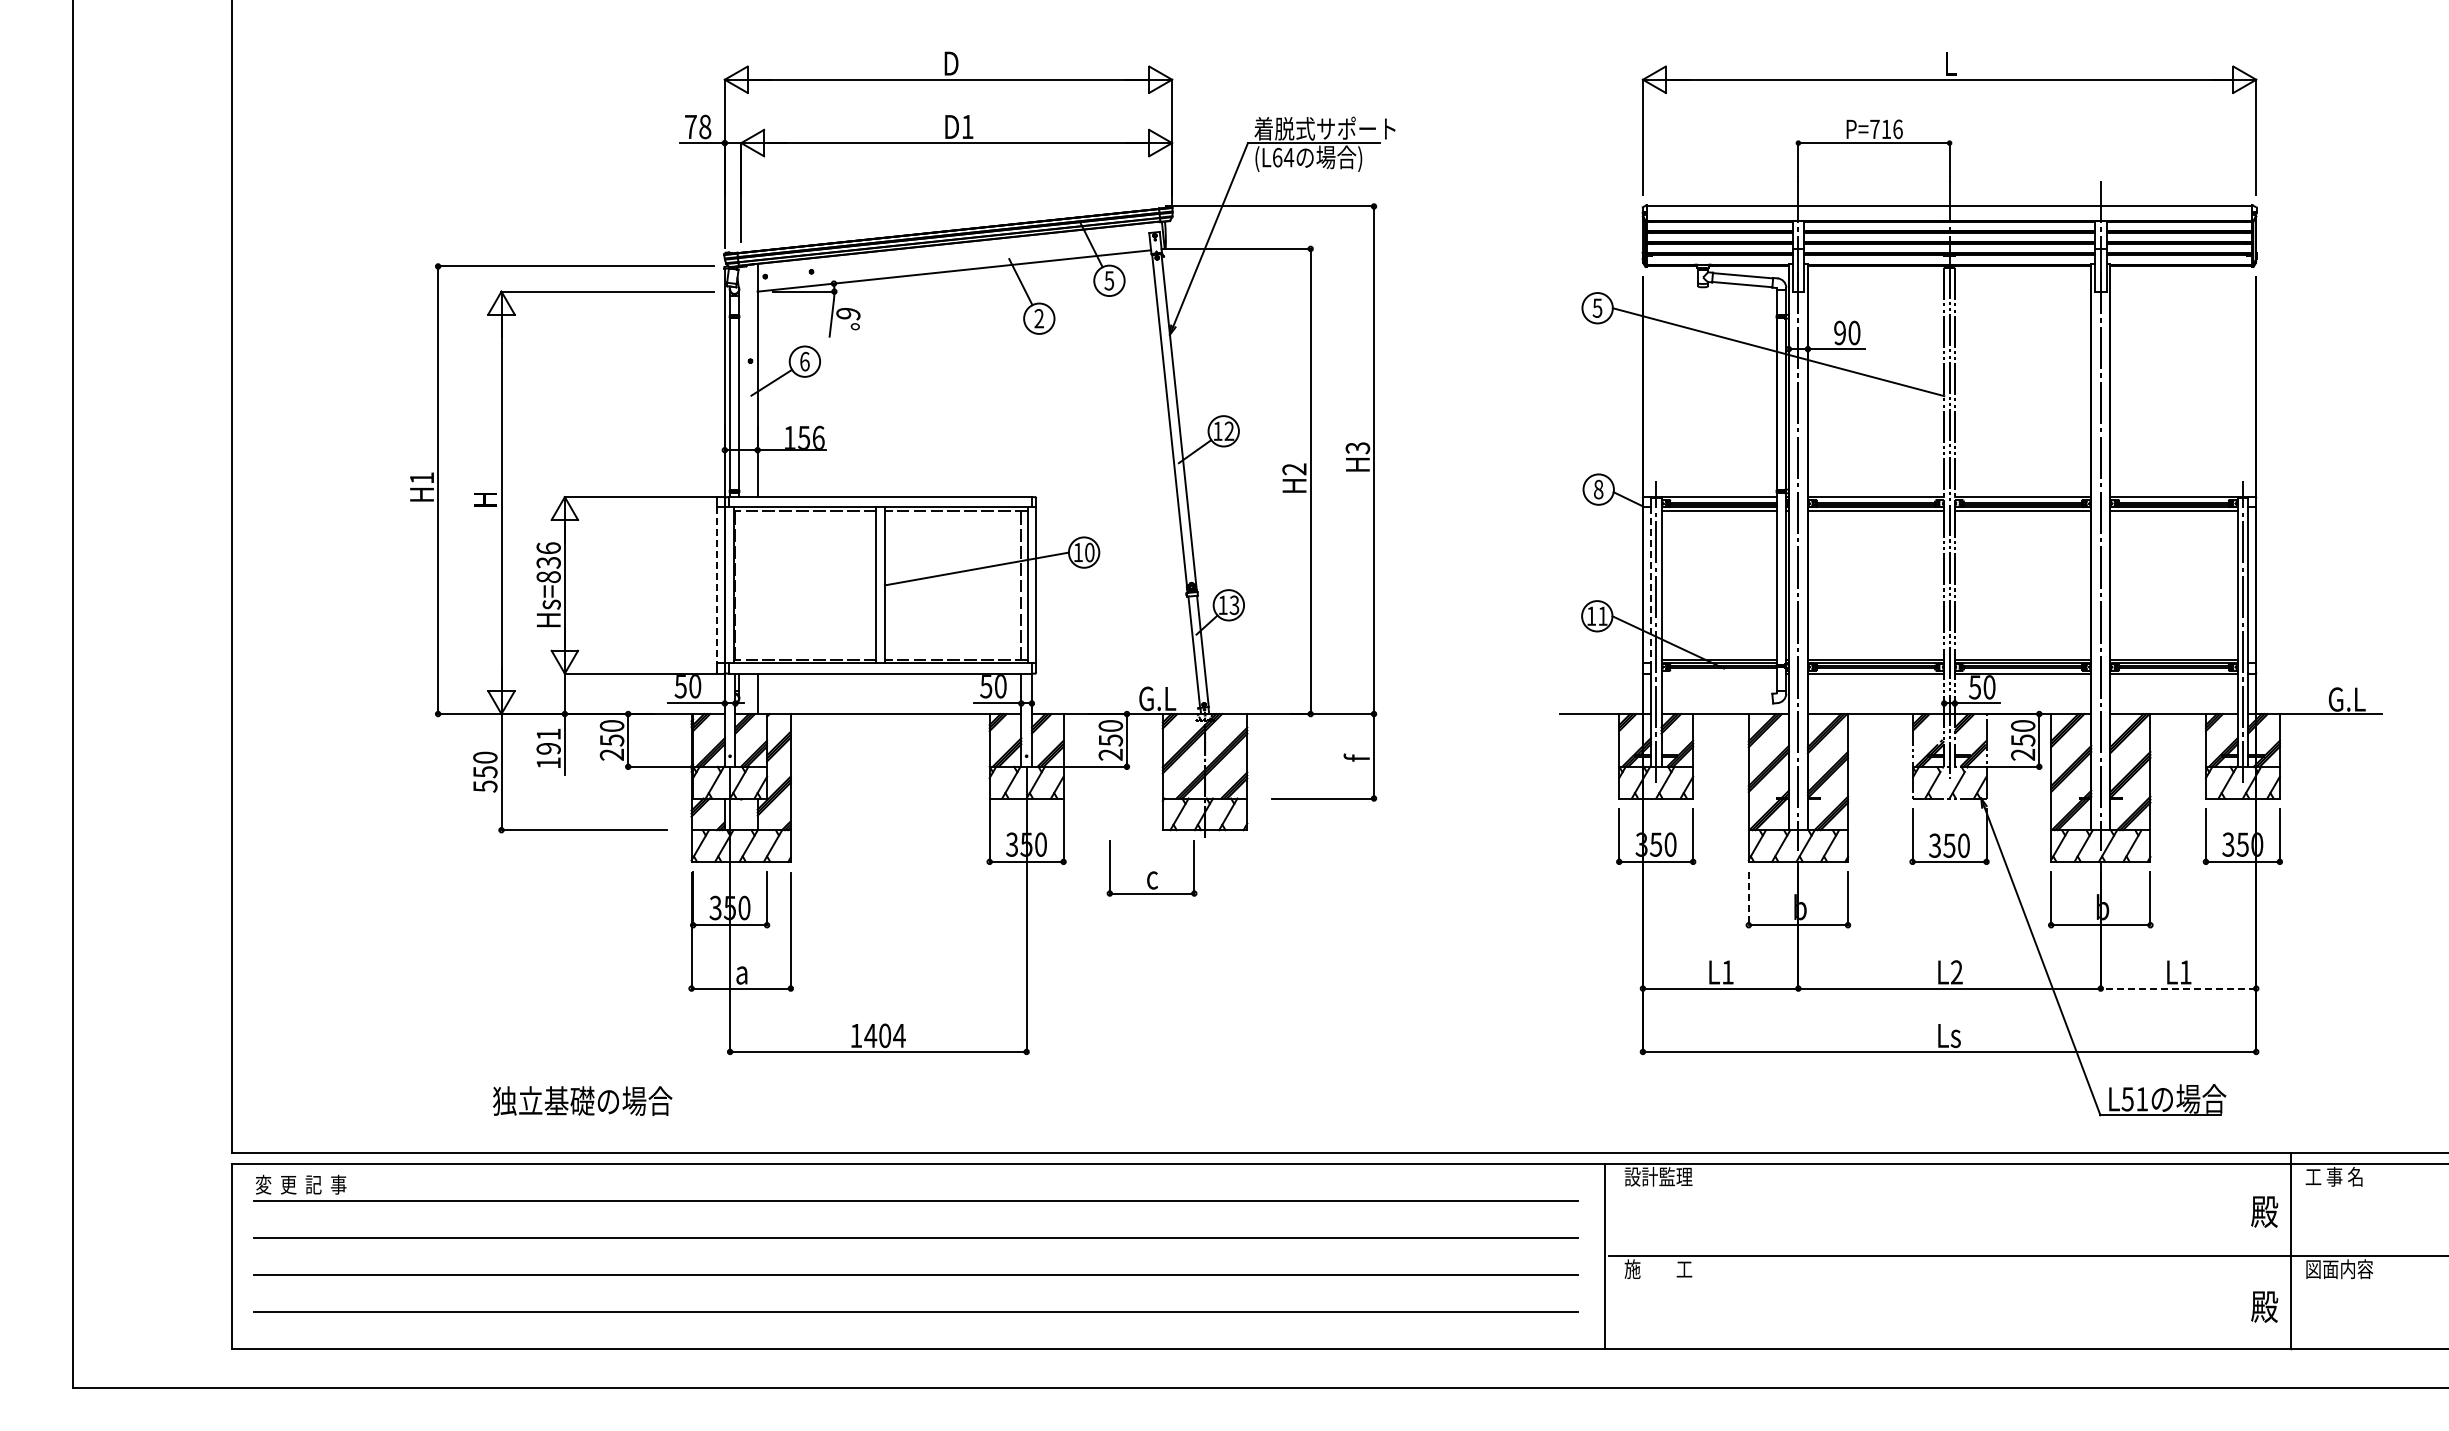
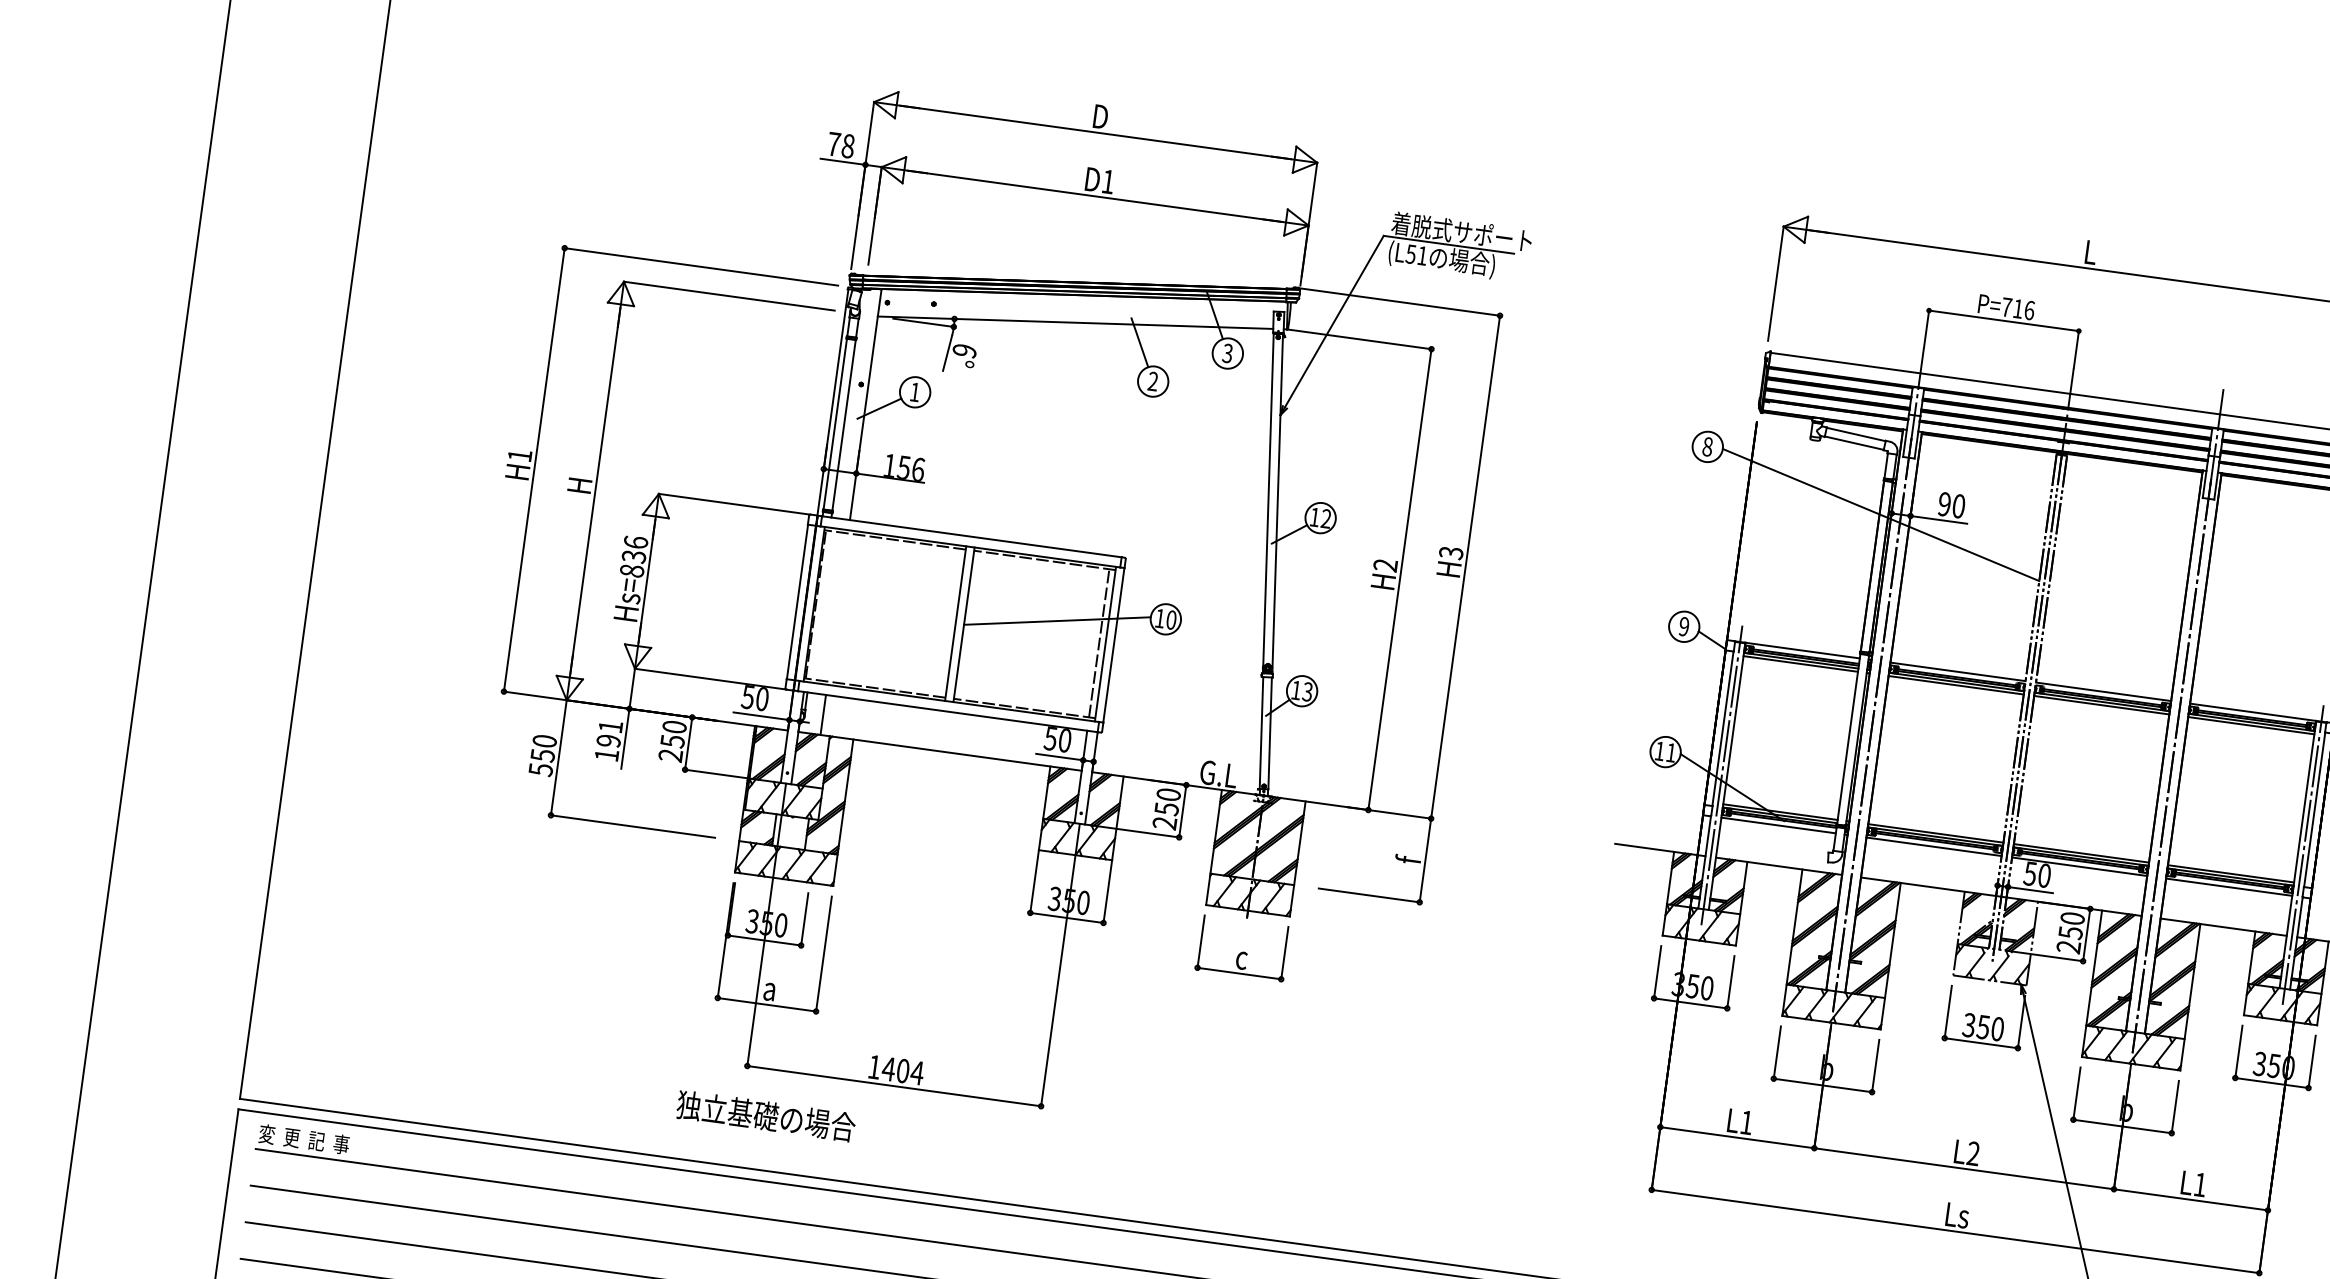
text: (1283, 157) -> (1417, 254), (L64 -> (L51
text: (1109, 280) -> (1227, 353), 5 -> 3
text: (1597, 307) -> (1707, 446), 5 -> 8
text: (804, 361) -> (914, 392), 6 -> 1
text: (1598, 489) -> (1684, 626), 8 -> 9
line: (716, 585) -> (797, 602), dashed -> solid
line: (1650, 585) -> (1722, 728), dashed -> solid
line: (1719, 673) -> (1778, 825), added
part: (1151, 868) -> (1242, 948), moved
line: (1748, 898) -> (1777, 1052), dashed -> solid
line: (2178, 988) -> (2190, 1199), dashed -> solid
text: (582, 1100) -> (766, 1115), moved

